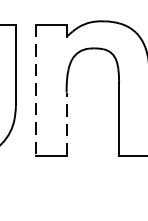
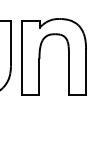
line: (36, 89) -> (22, 57), dashed -> solid
line: (66, 123) -> (39, 76), dashed -> solid

